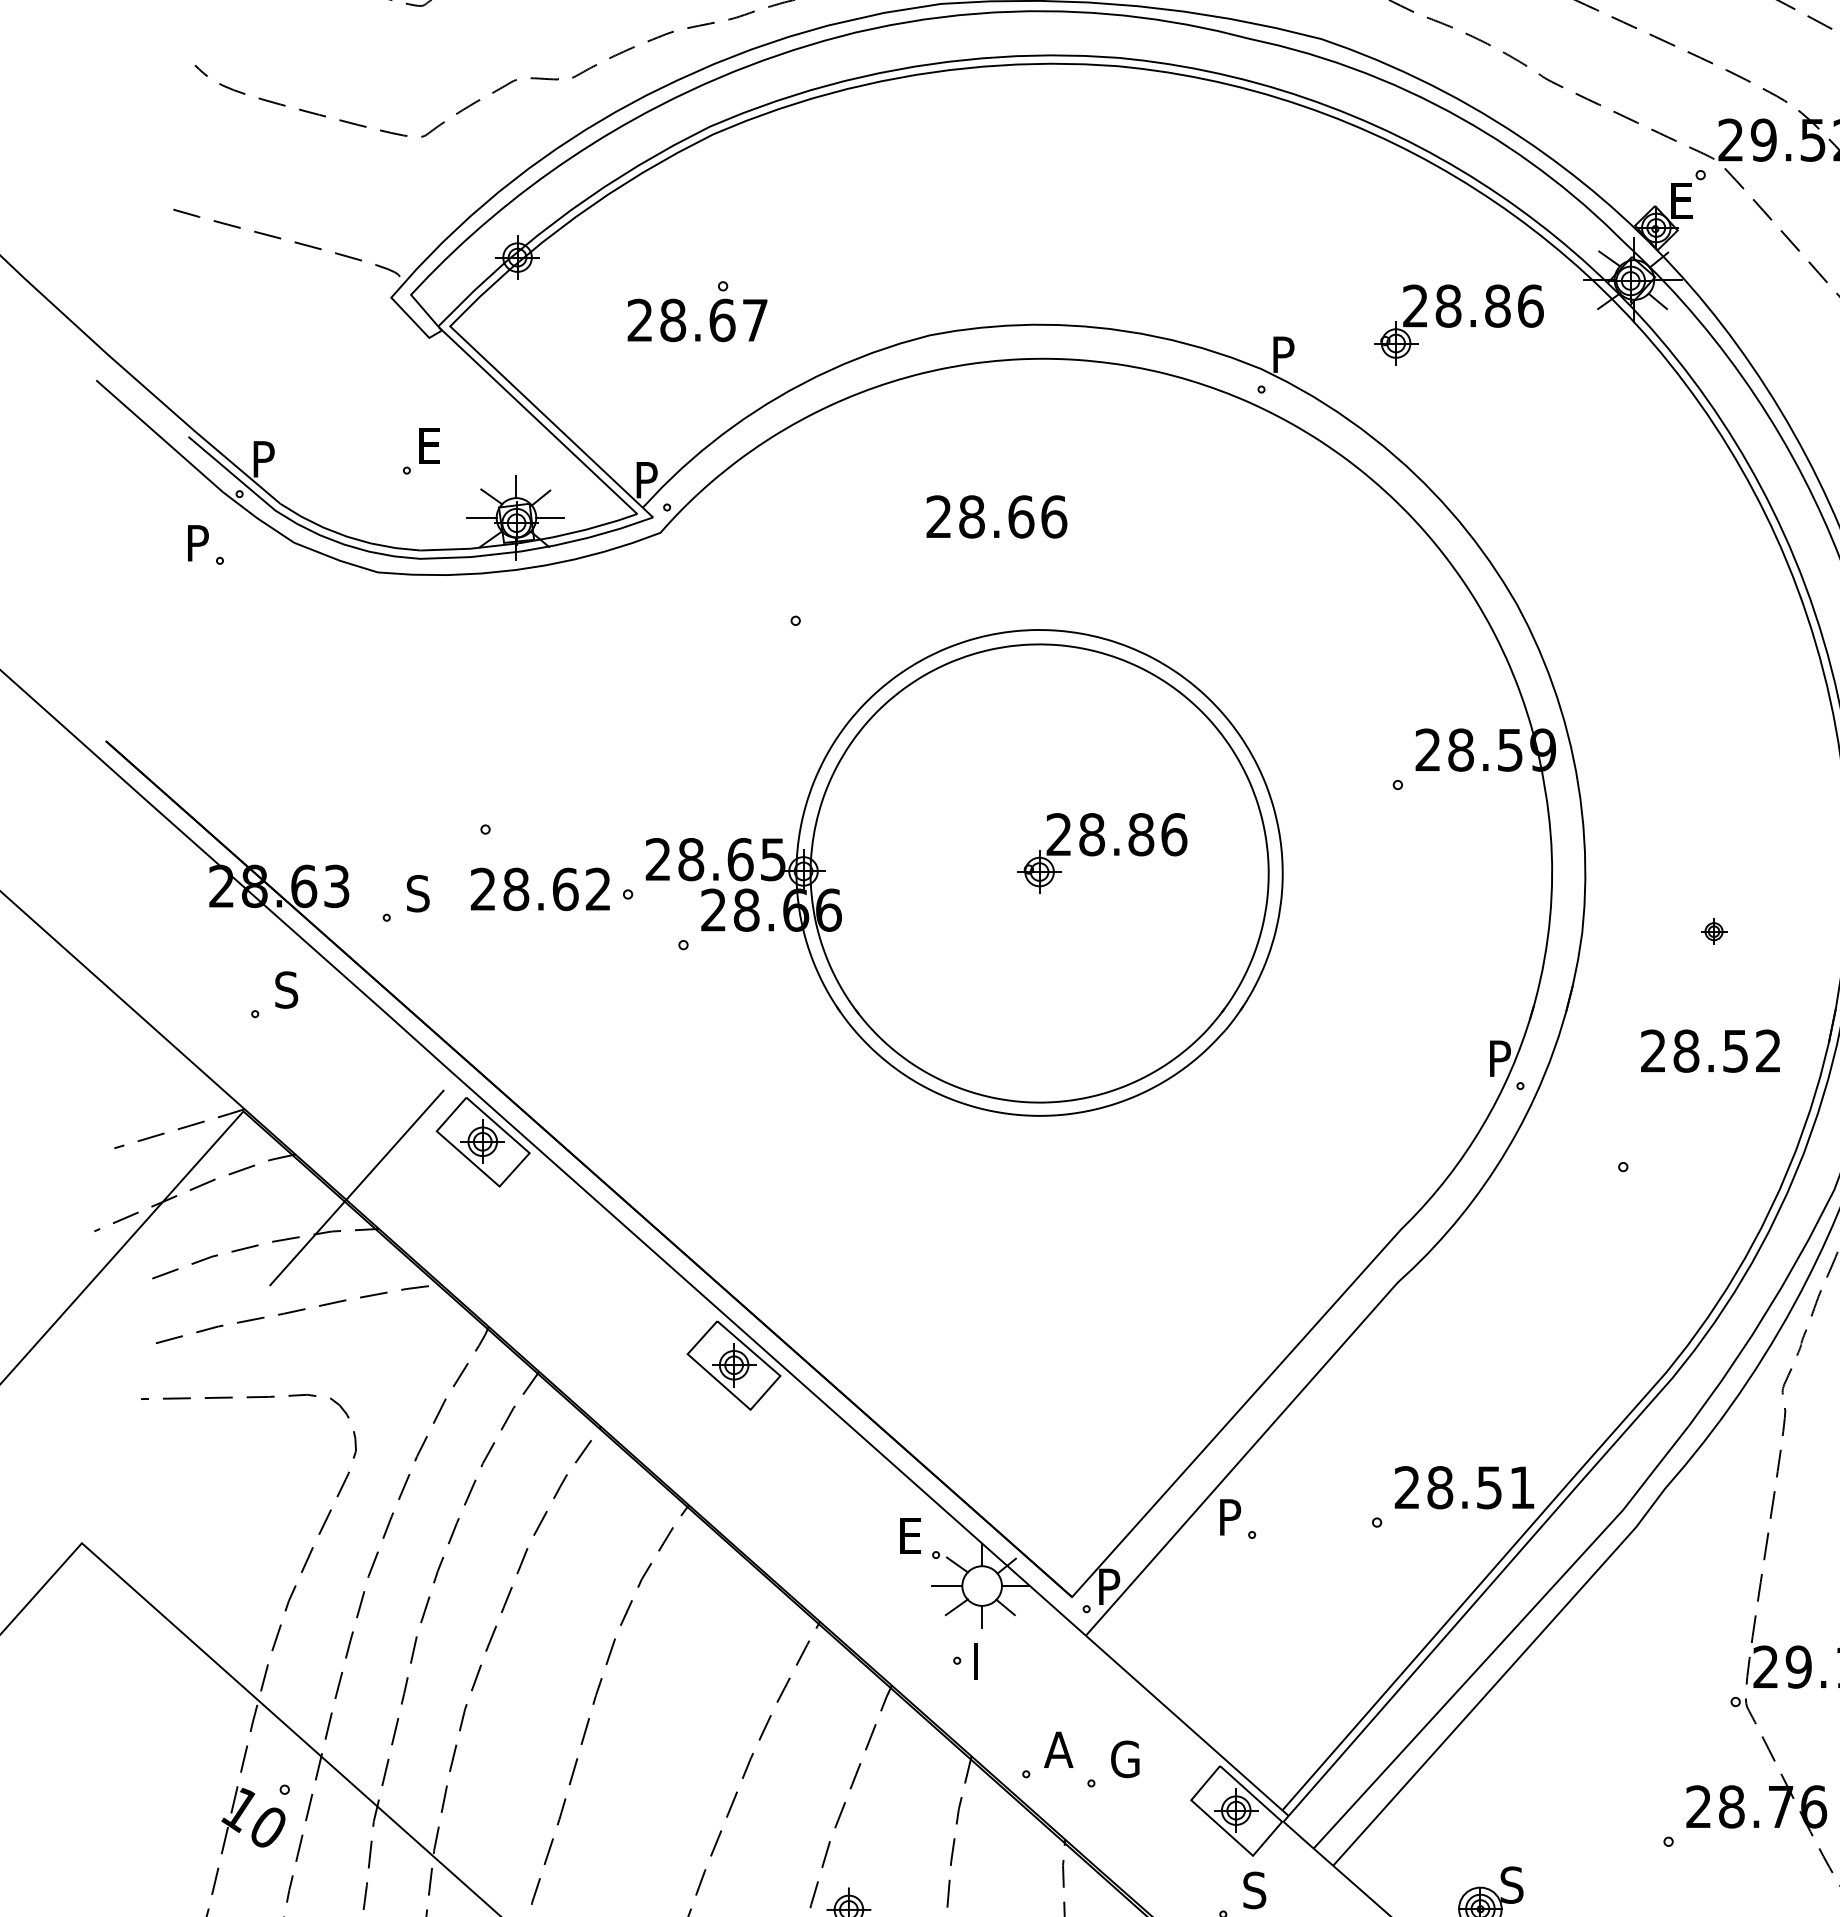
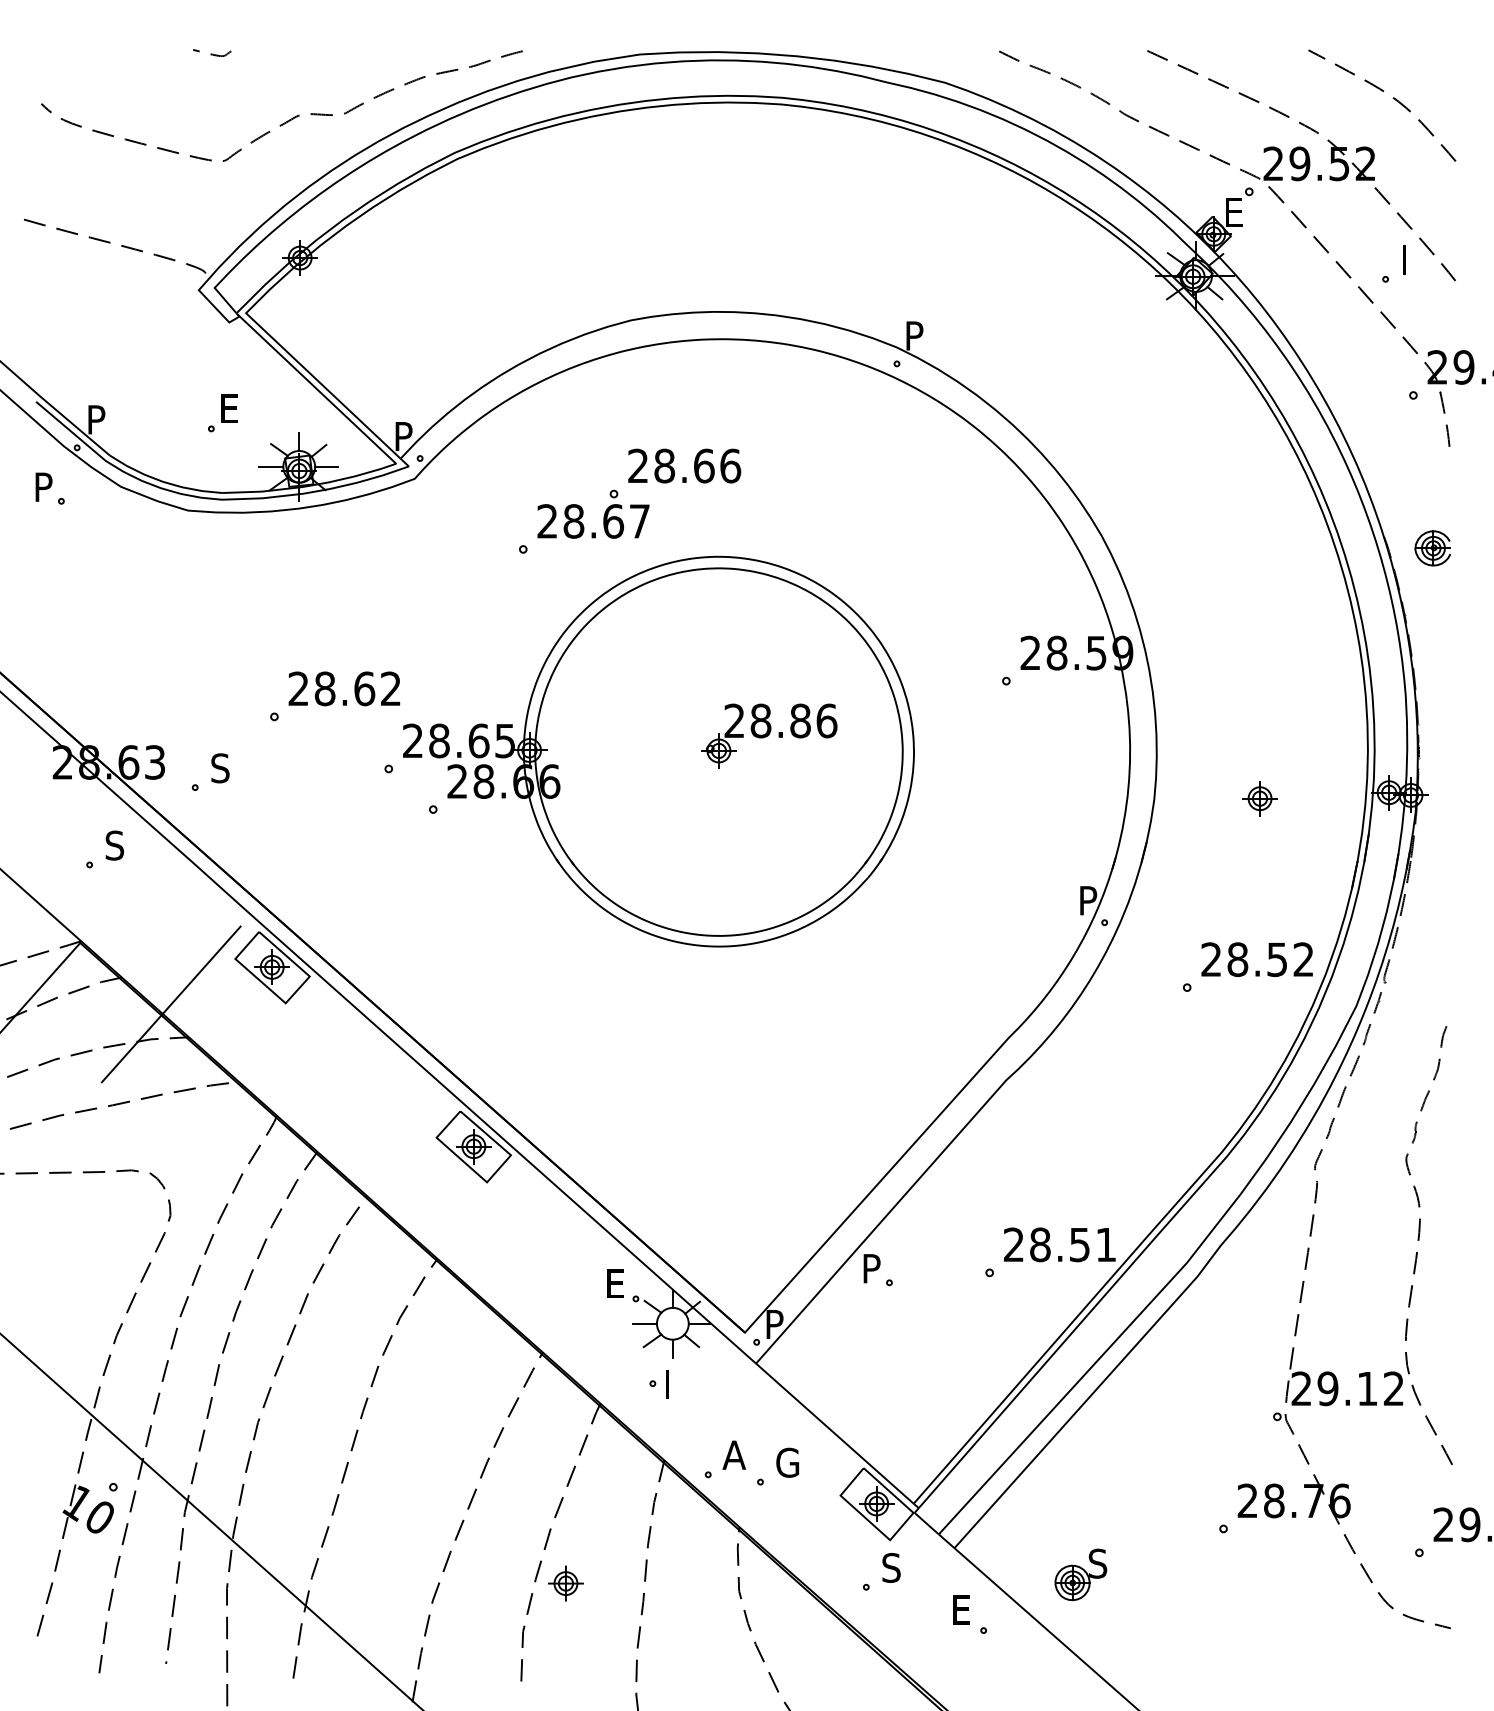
part: (685, 310) -> (583, 513), moved
part: (1459, 324) -> (1055, 311), removed
text: (540, 888) -> (344, 688), moved
part: (1713, 931) -> (1259, 798), size x1.67
text: (1709, 1050) -> (1256, 959), moved

